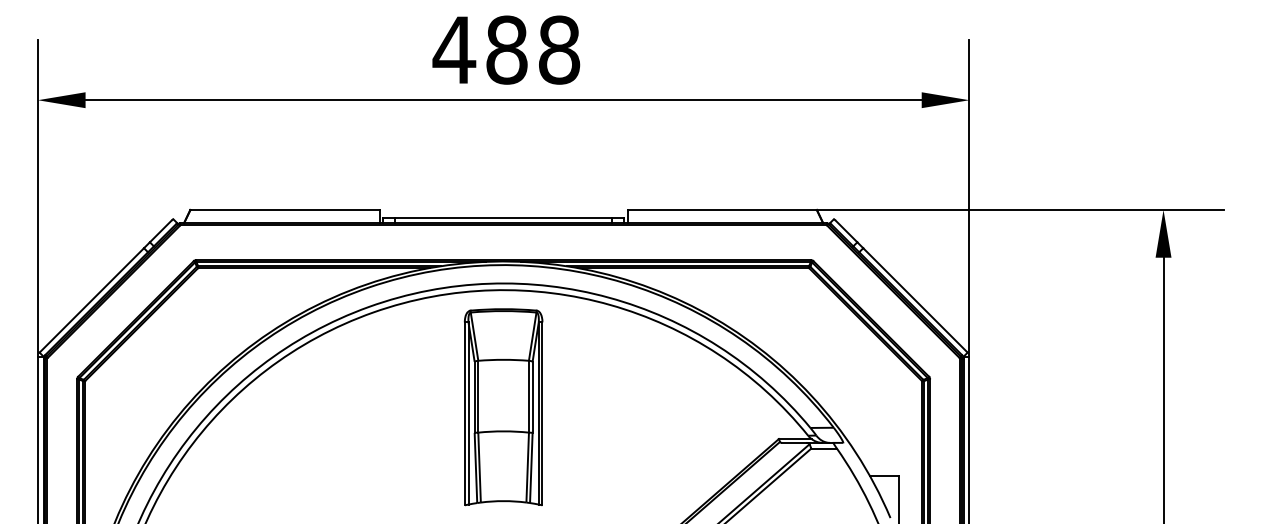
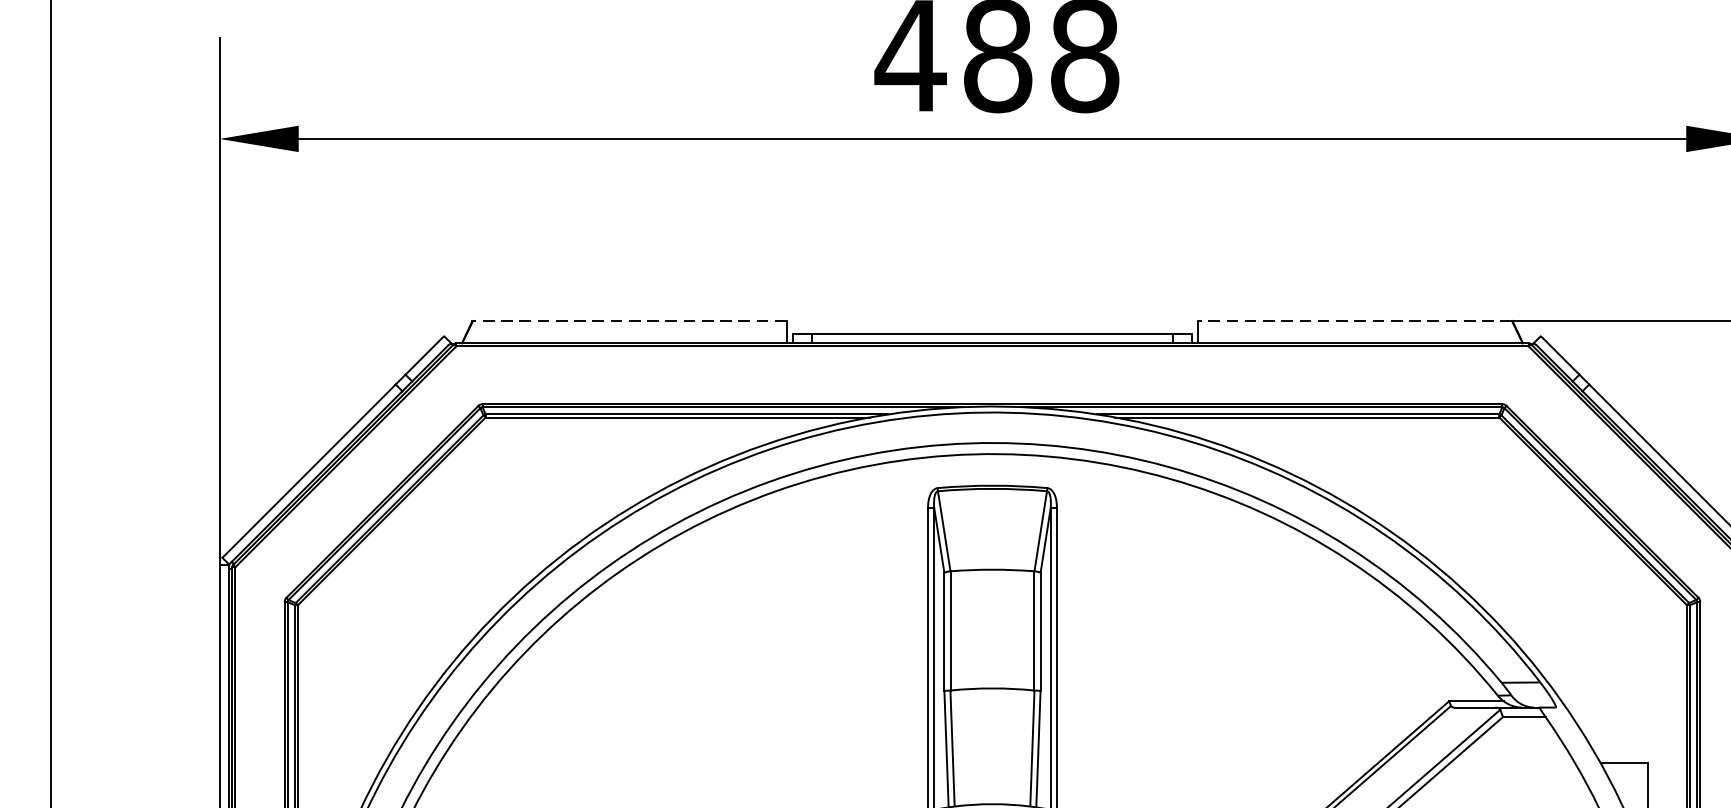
line: (284, 209) -> (628, 320), solid -> dashed
line: (721, 209) -> (1353, 320), solid -> dashed

